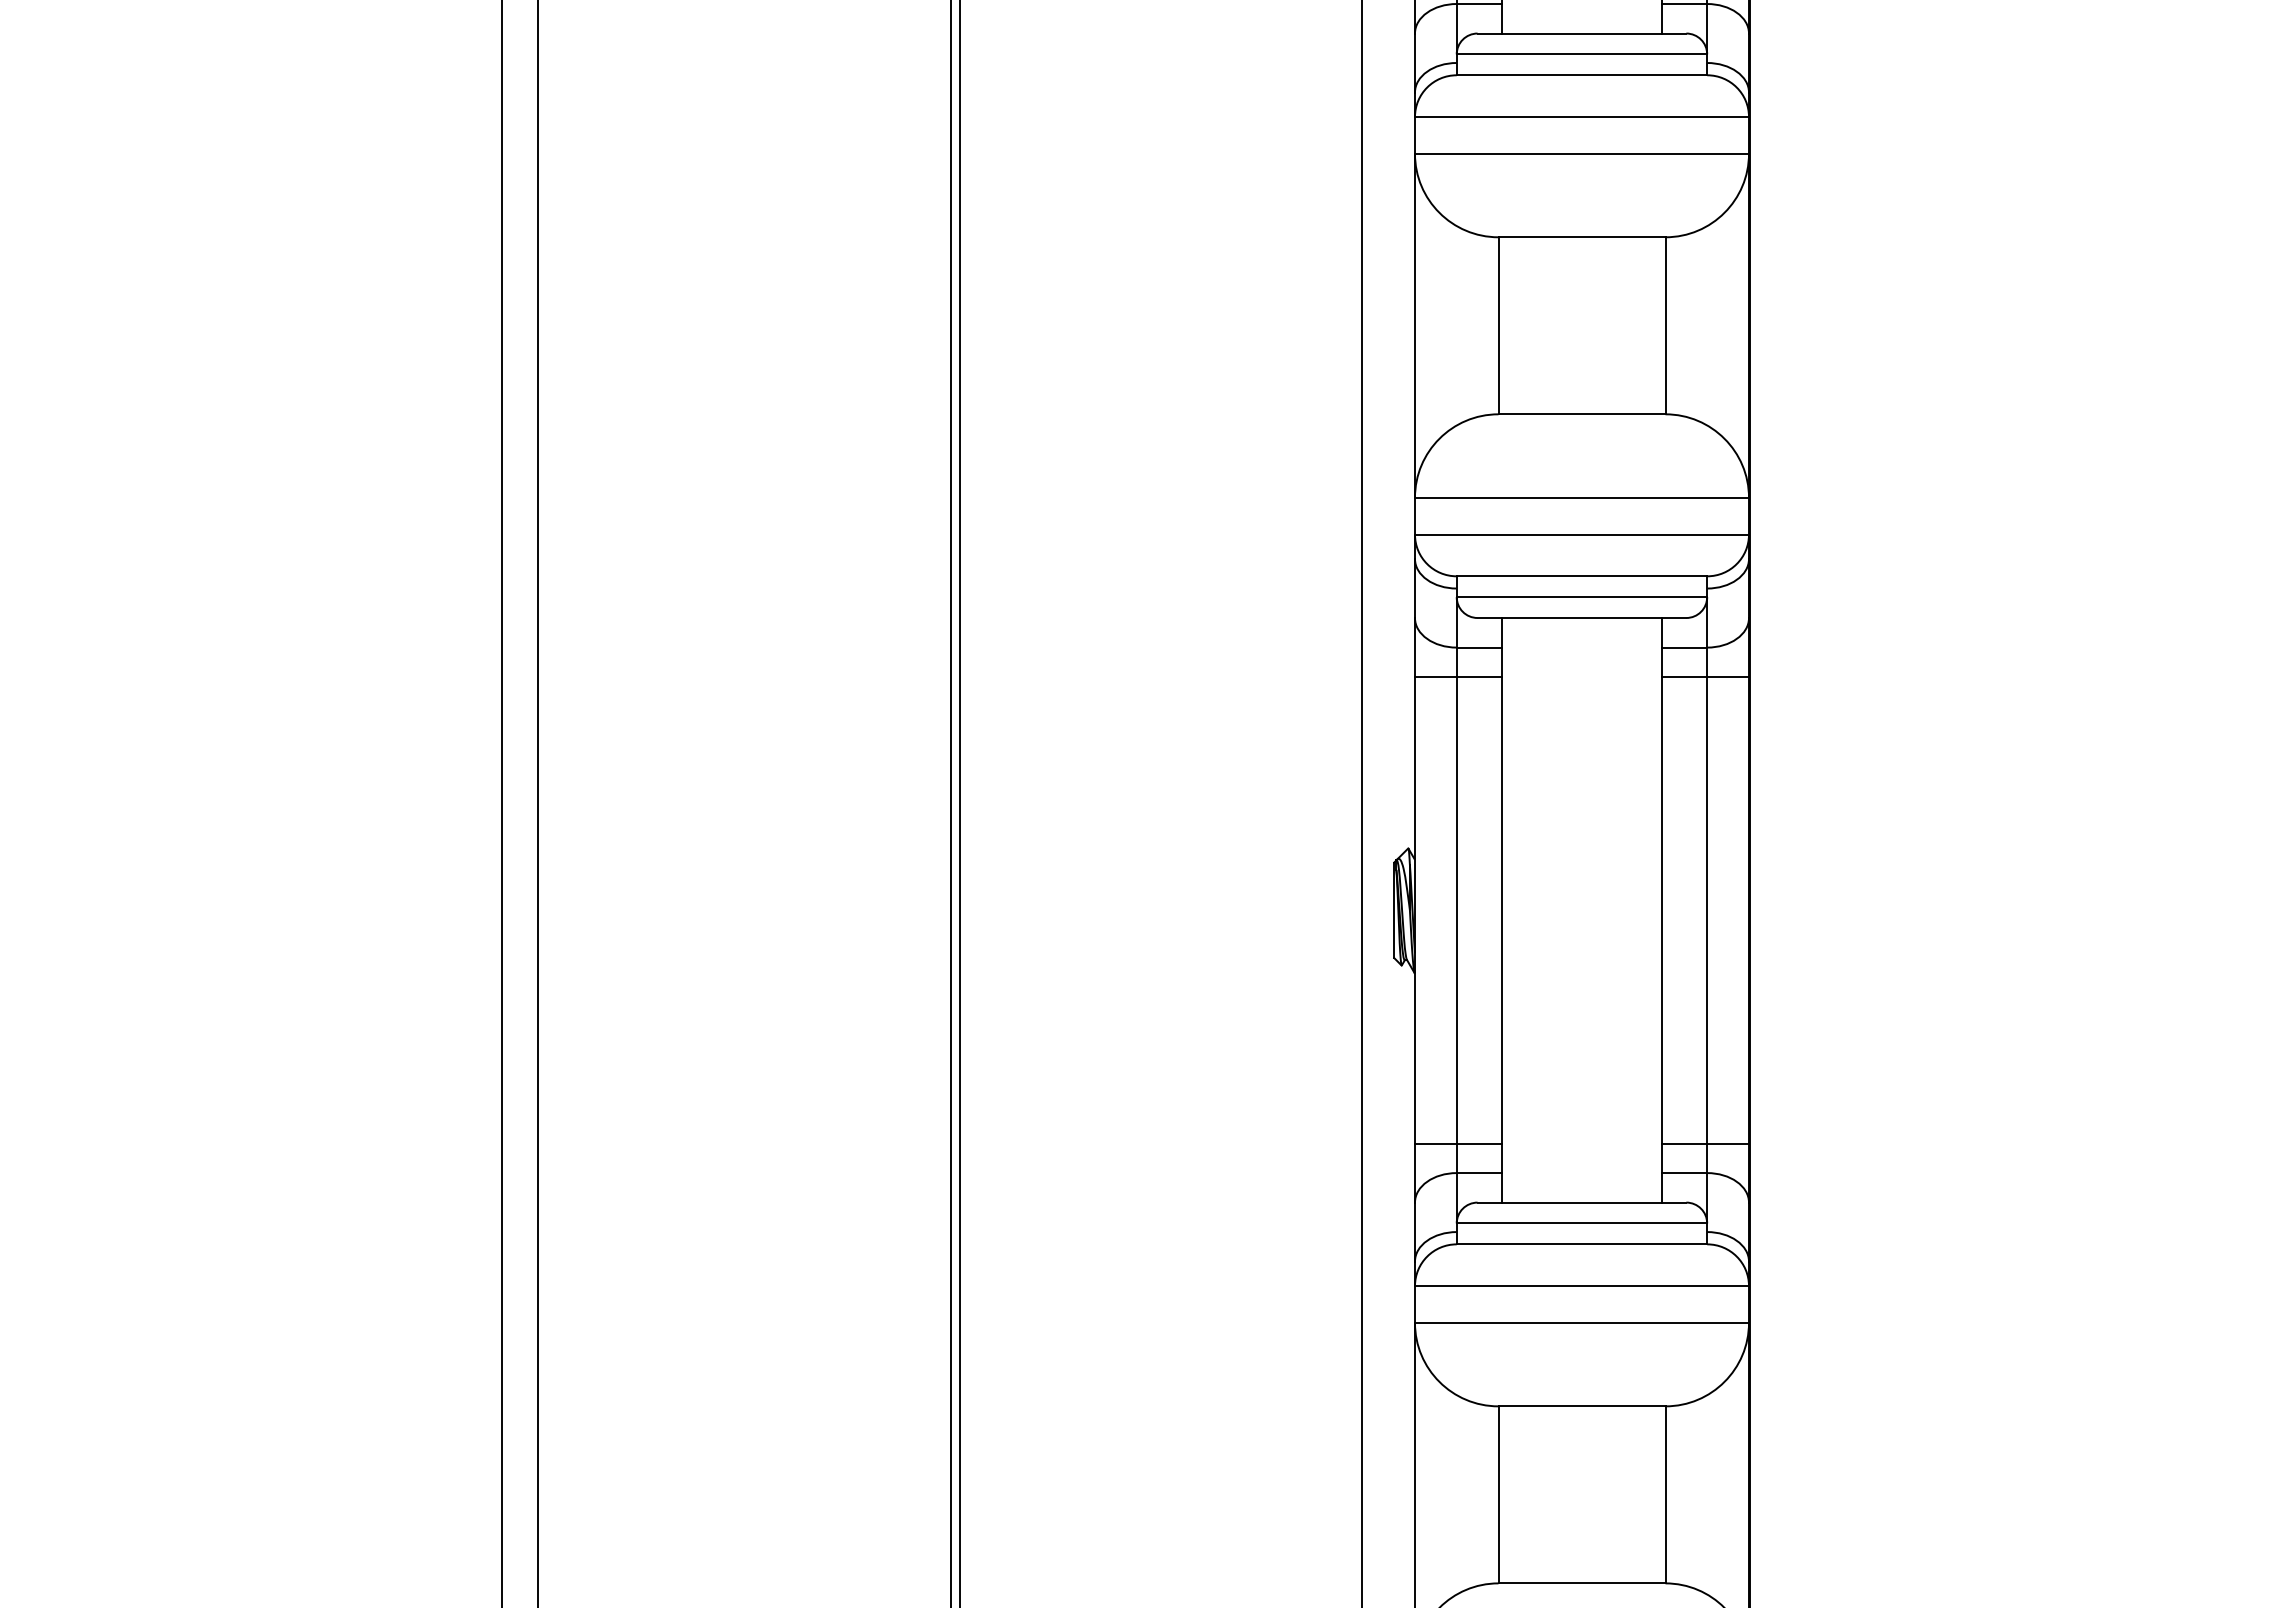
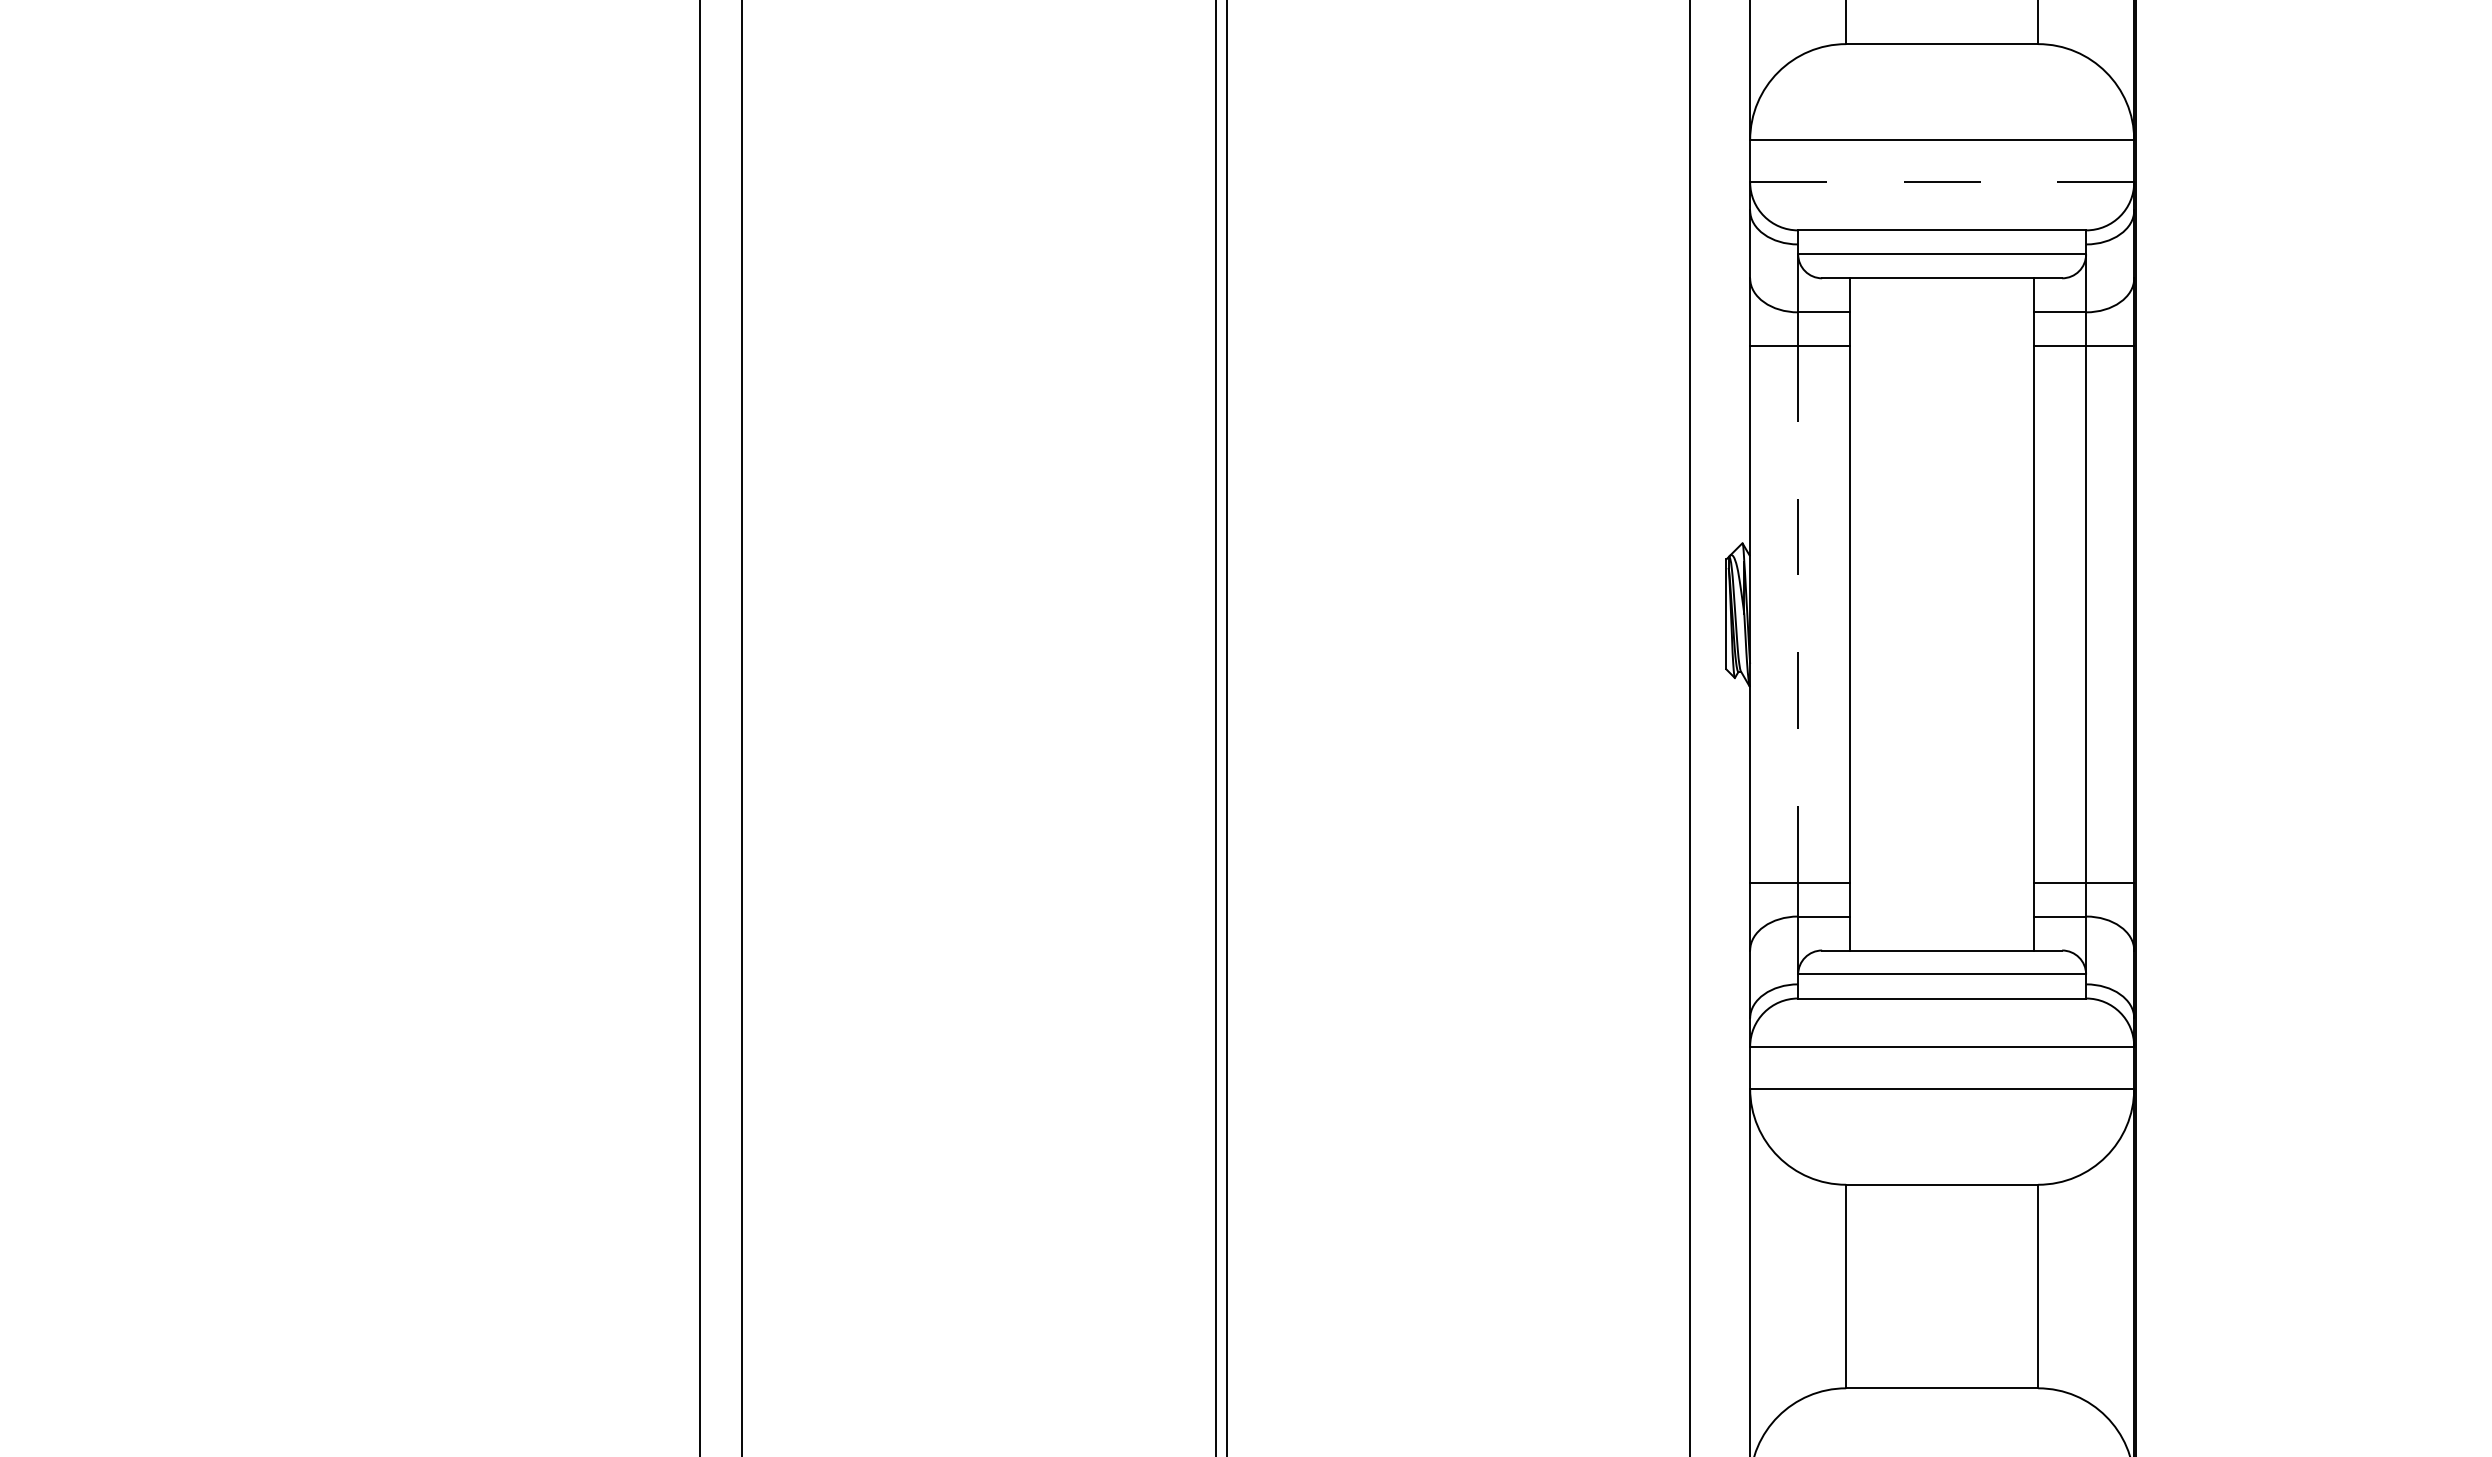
line: (1582, 534) -> (1942, 182), solid -> dashed
line: (1456, 909) -> (1797, 613), solid -> dashed

